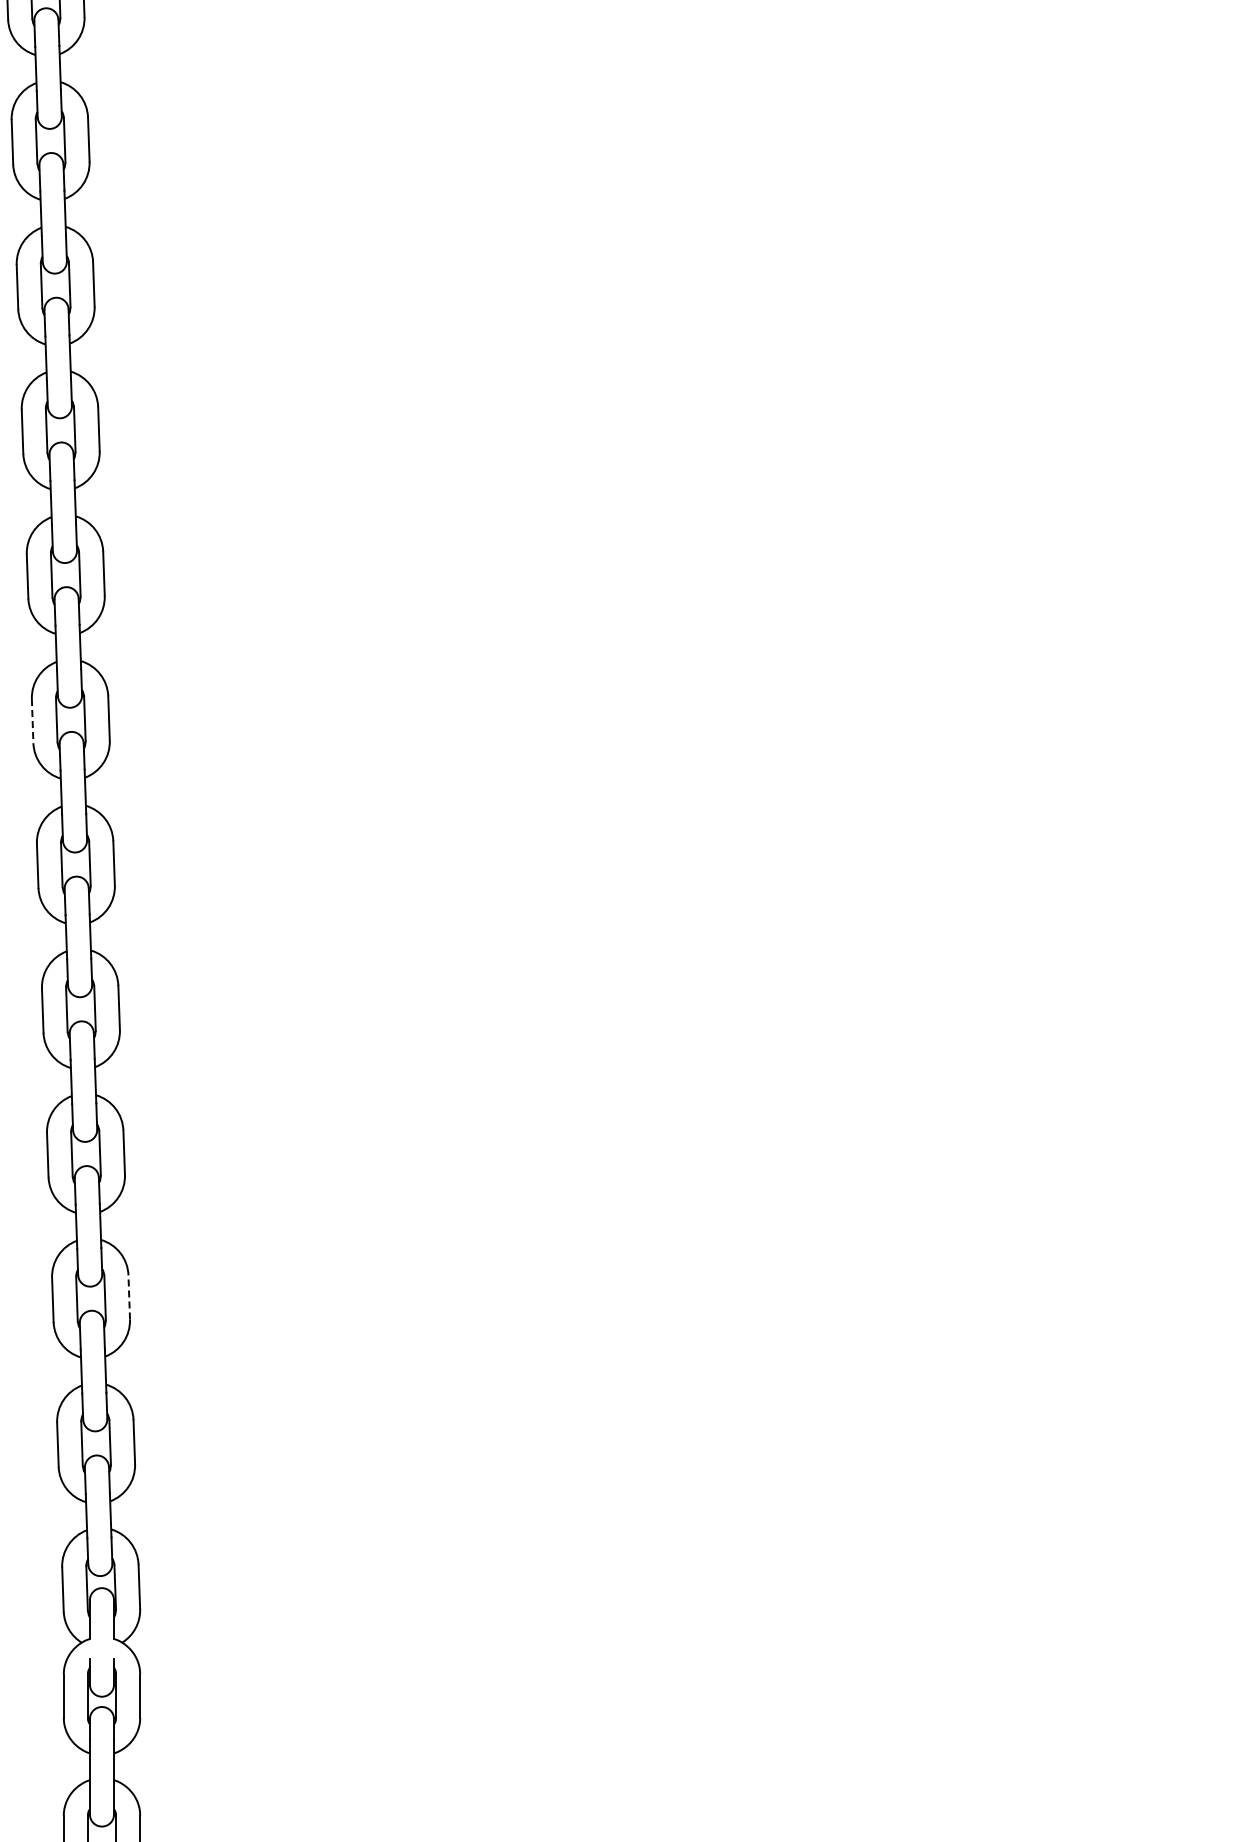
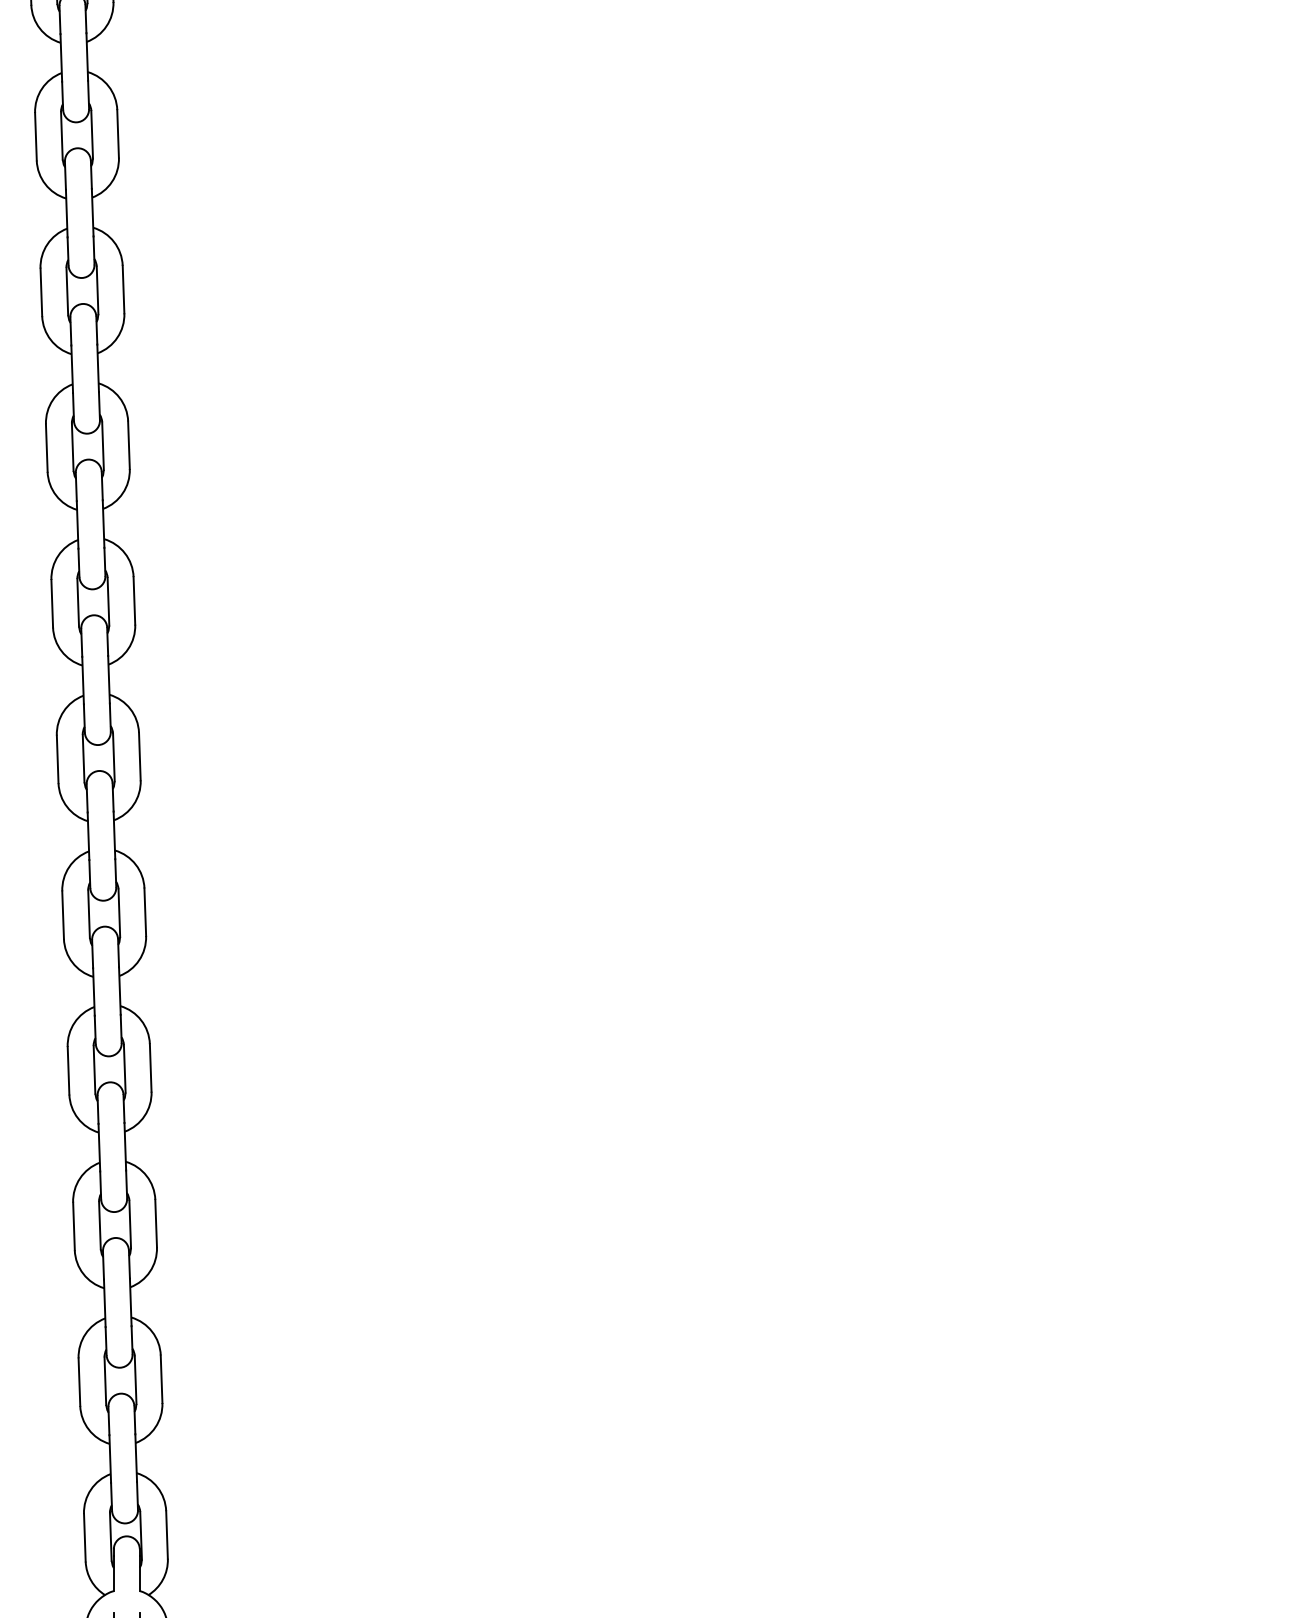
line: (32, 721) -> (52, 604), dashed -> solid
line: (129, 1296) -> (156, 1222), dashed -> solid

